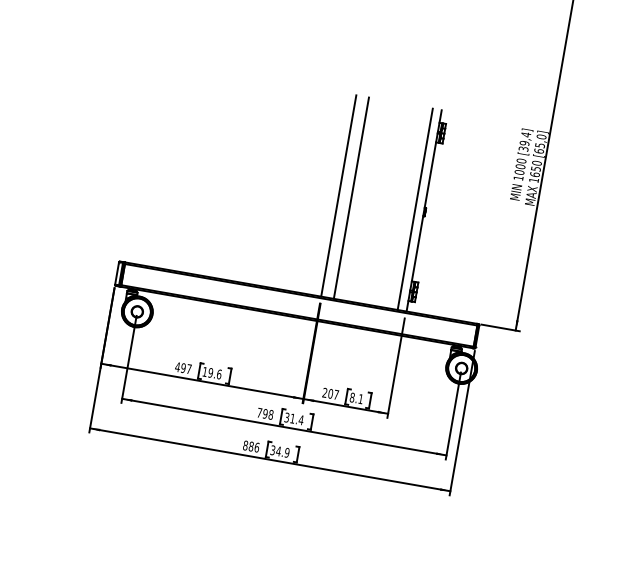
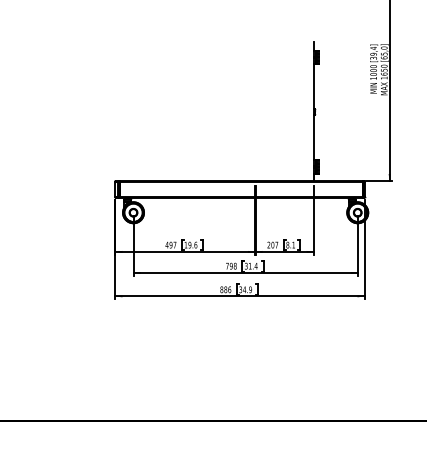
line: (339, 196) -> (255, 111), removed
line: (350, 198) -> (263, 111), removed
line: (414, 209) -> (307, 111), removed

